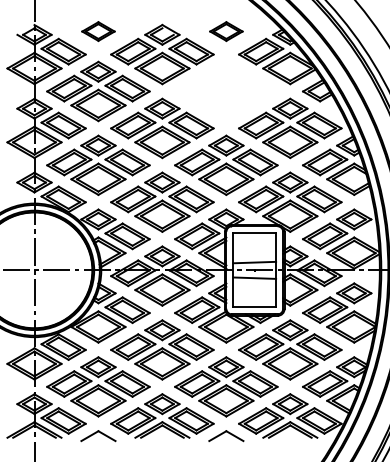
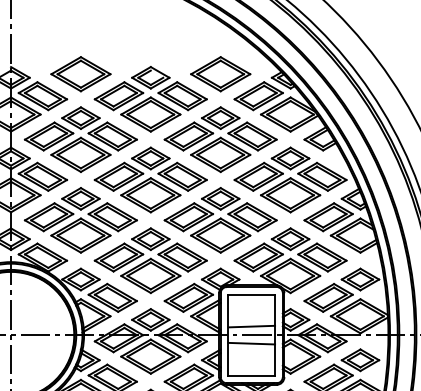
part: (98, 31) -> (80, 74), size x1.67
part: (226, 31) -> (220, 74), size x1.67
part: (226, 91) -> (220, 139), added

